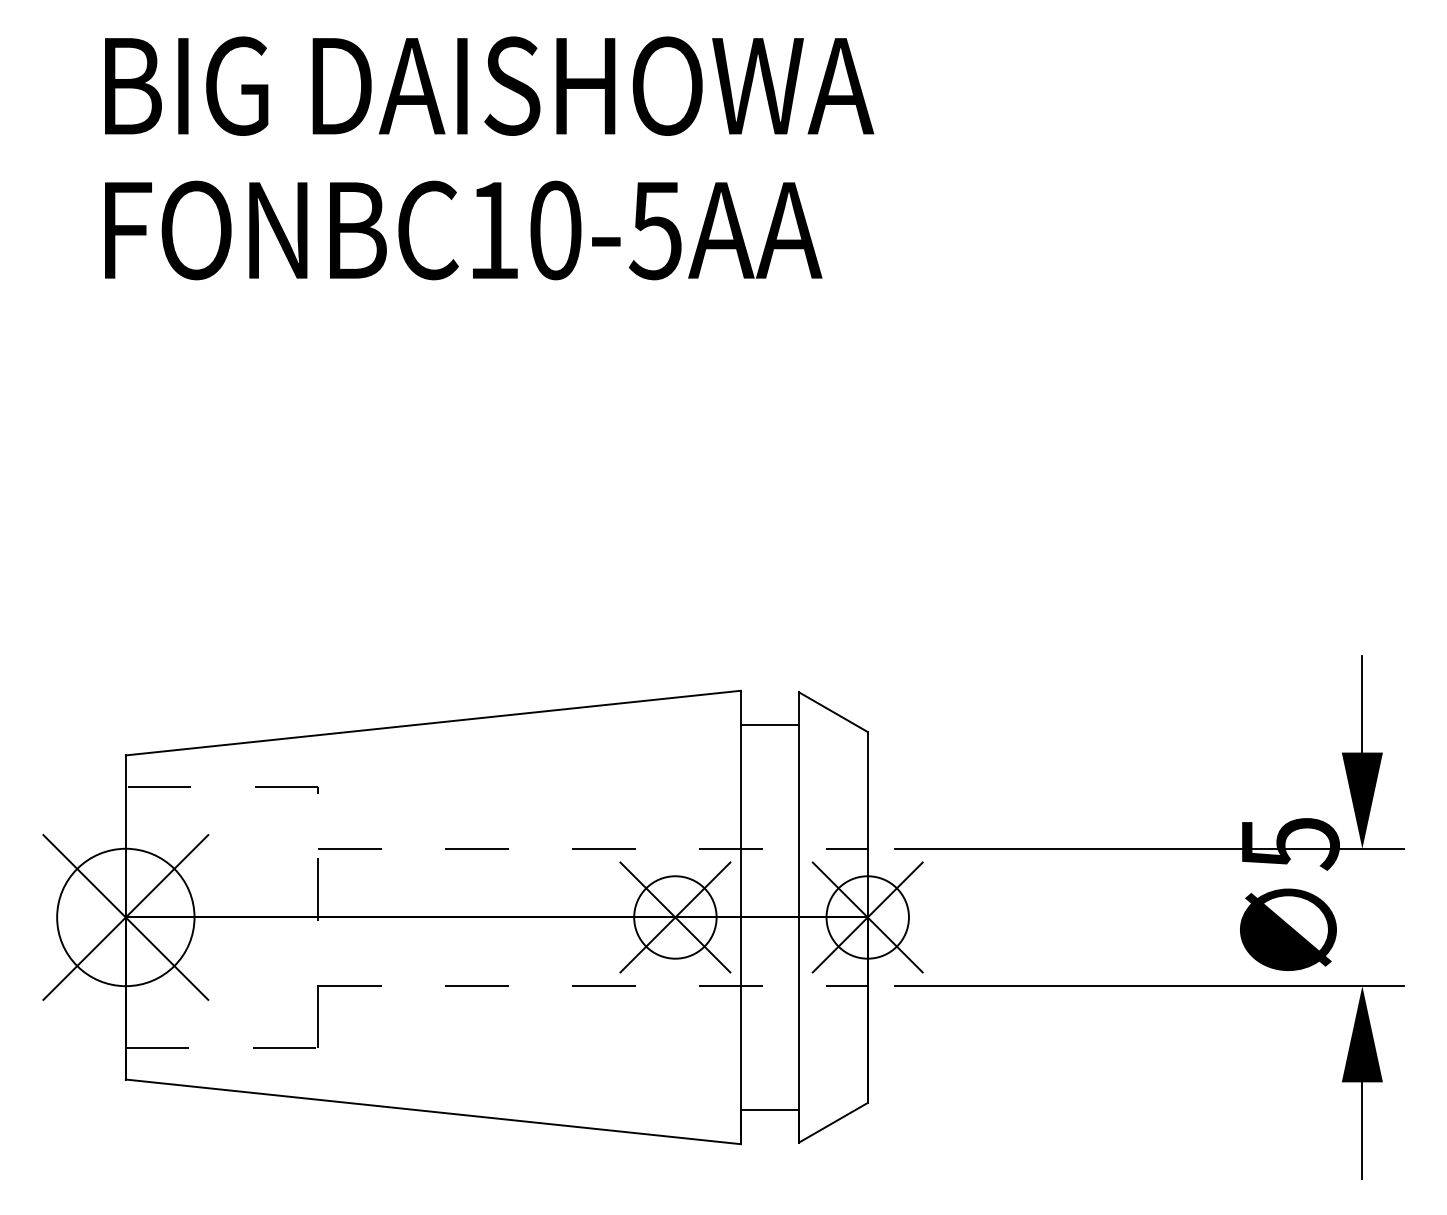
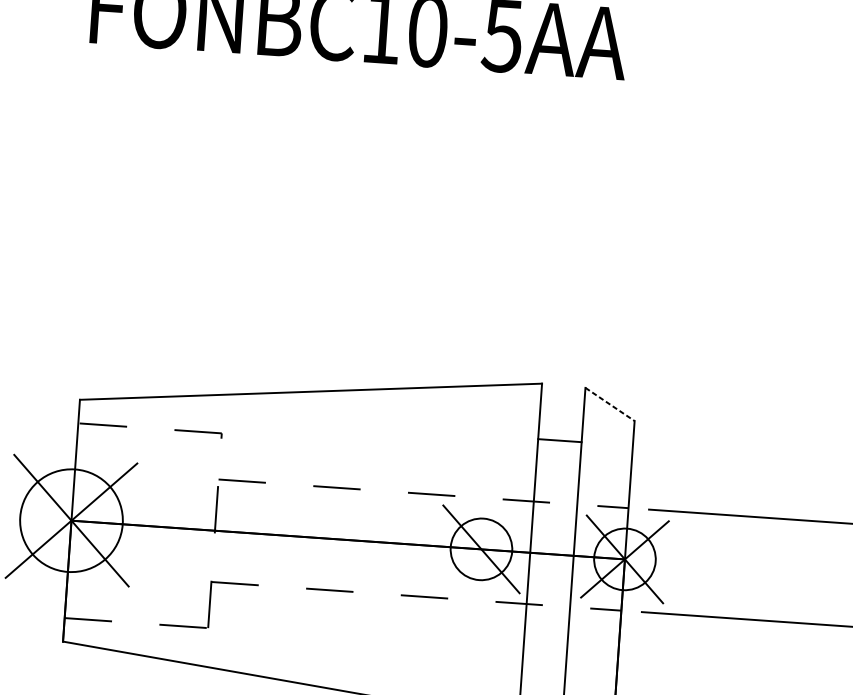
line: (833, 712) -> (610, 404), solid -> dashed
line: (769, 725) -> (559, 440), moved
line: (675, 917) -> (481, 549), removed

